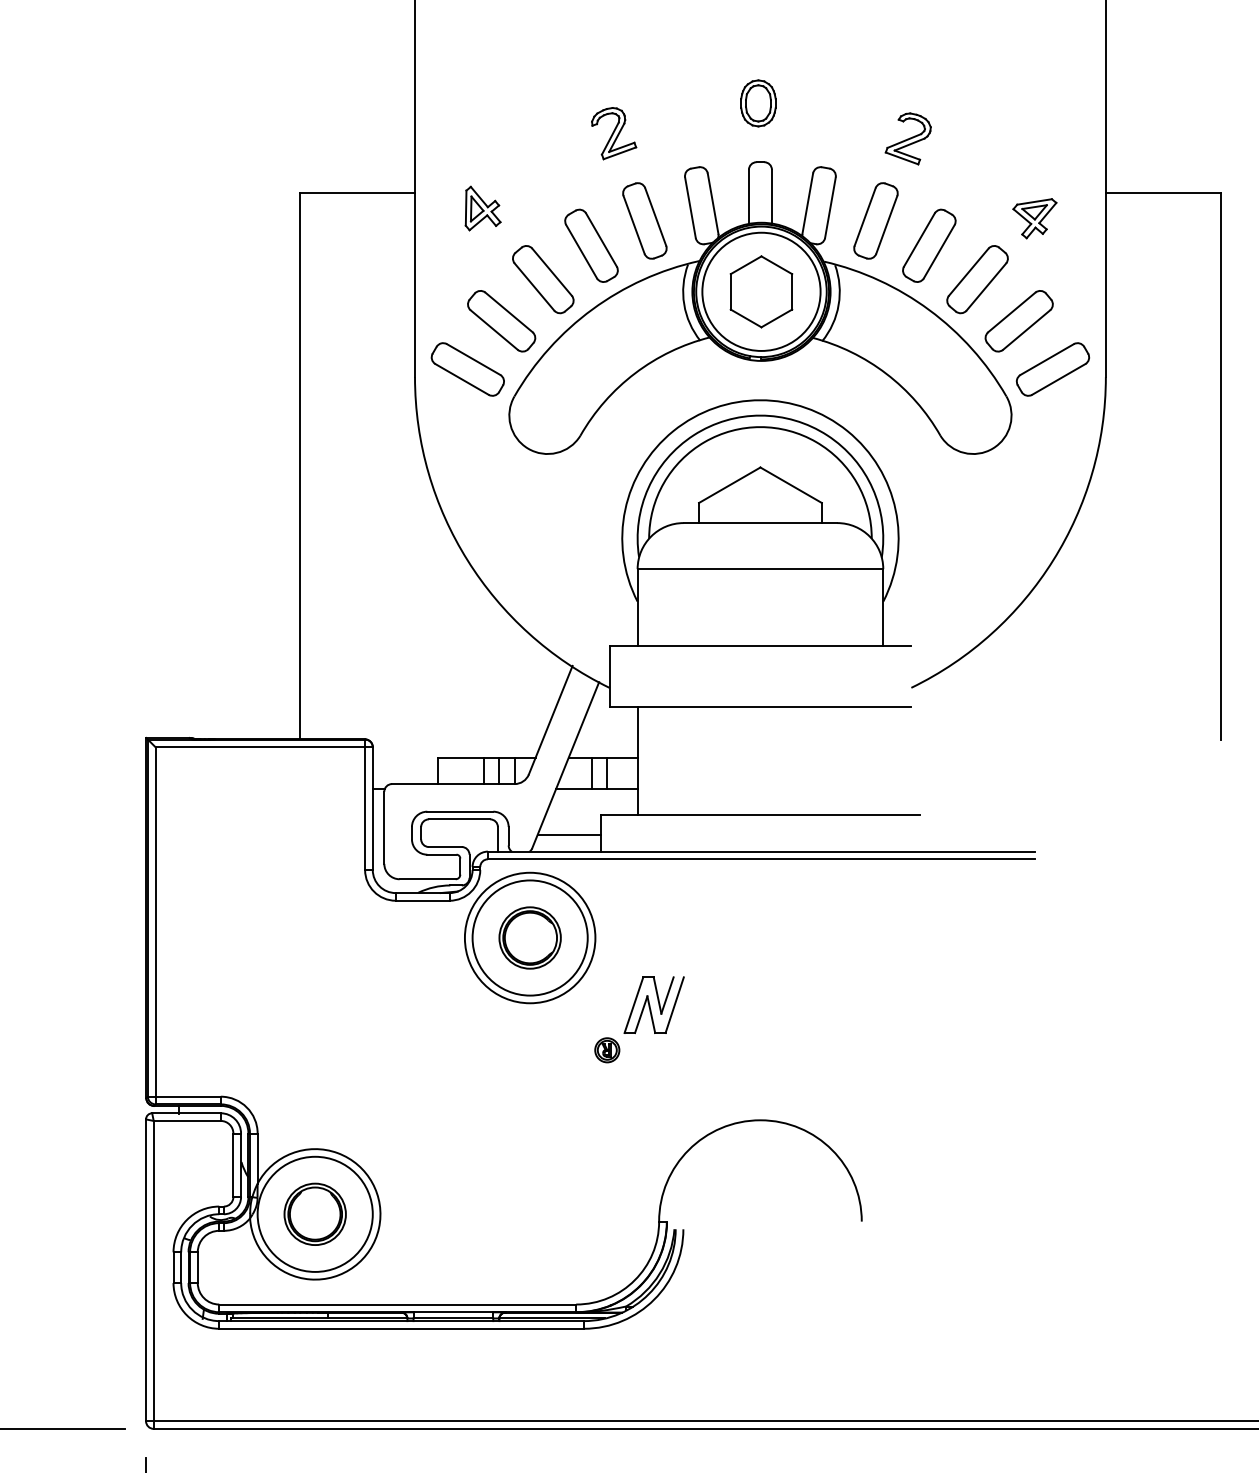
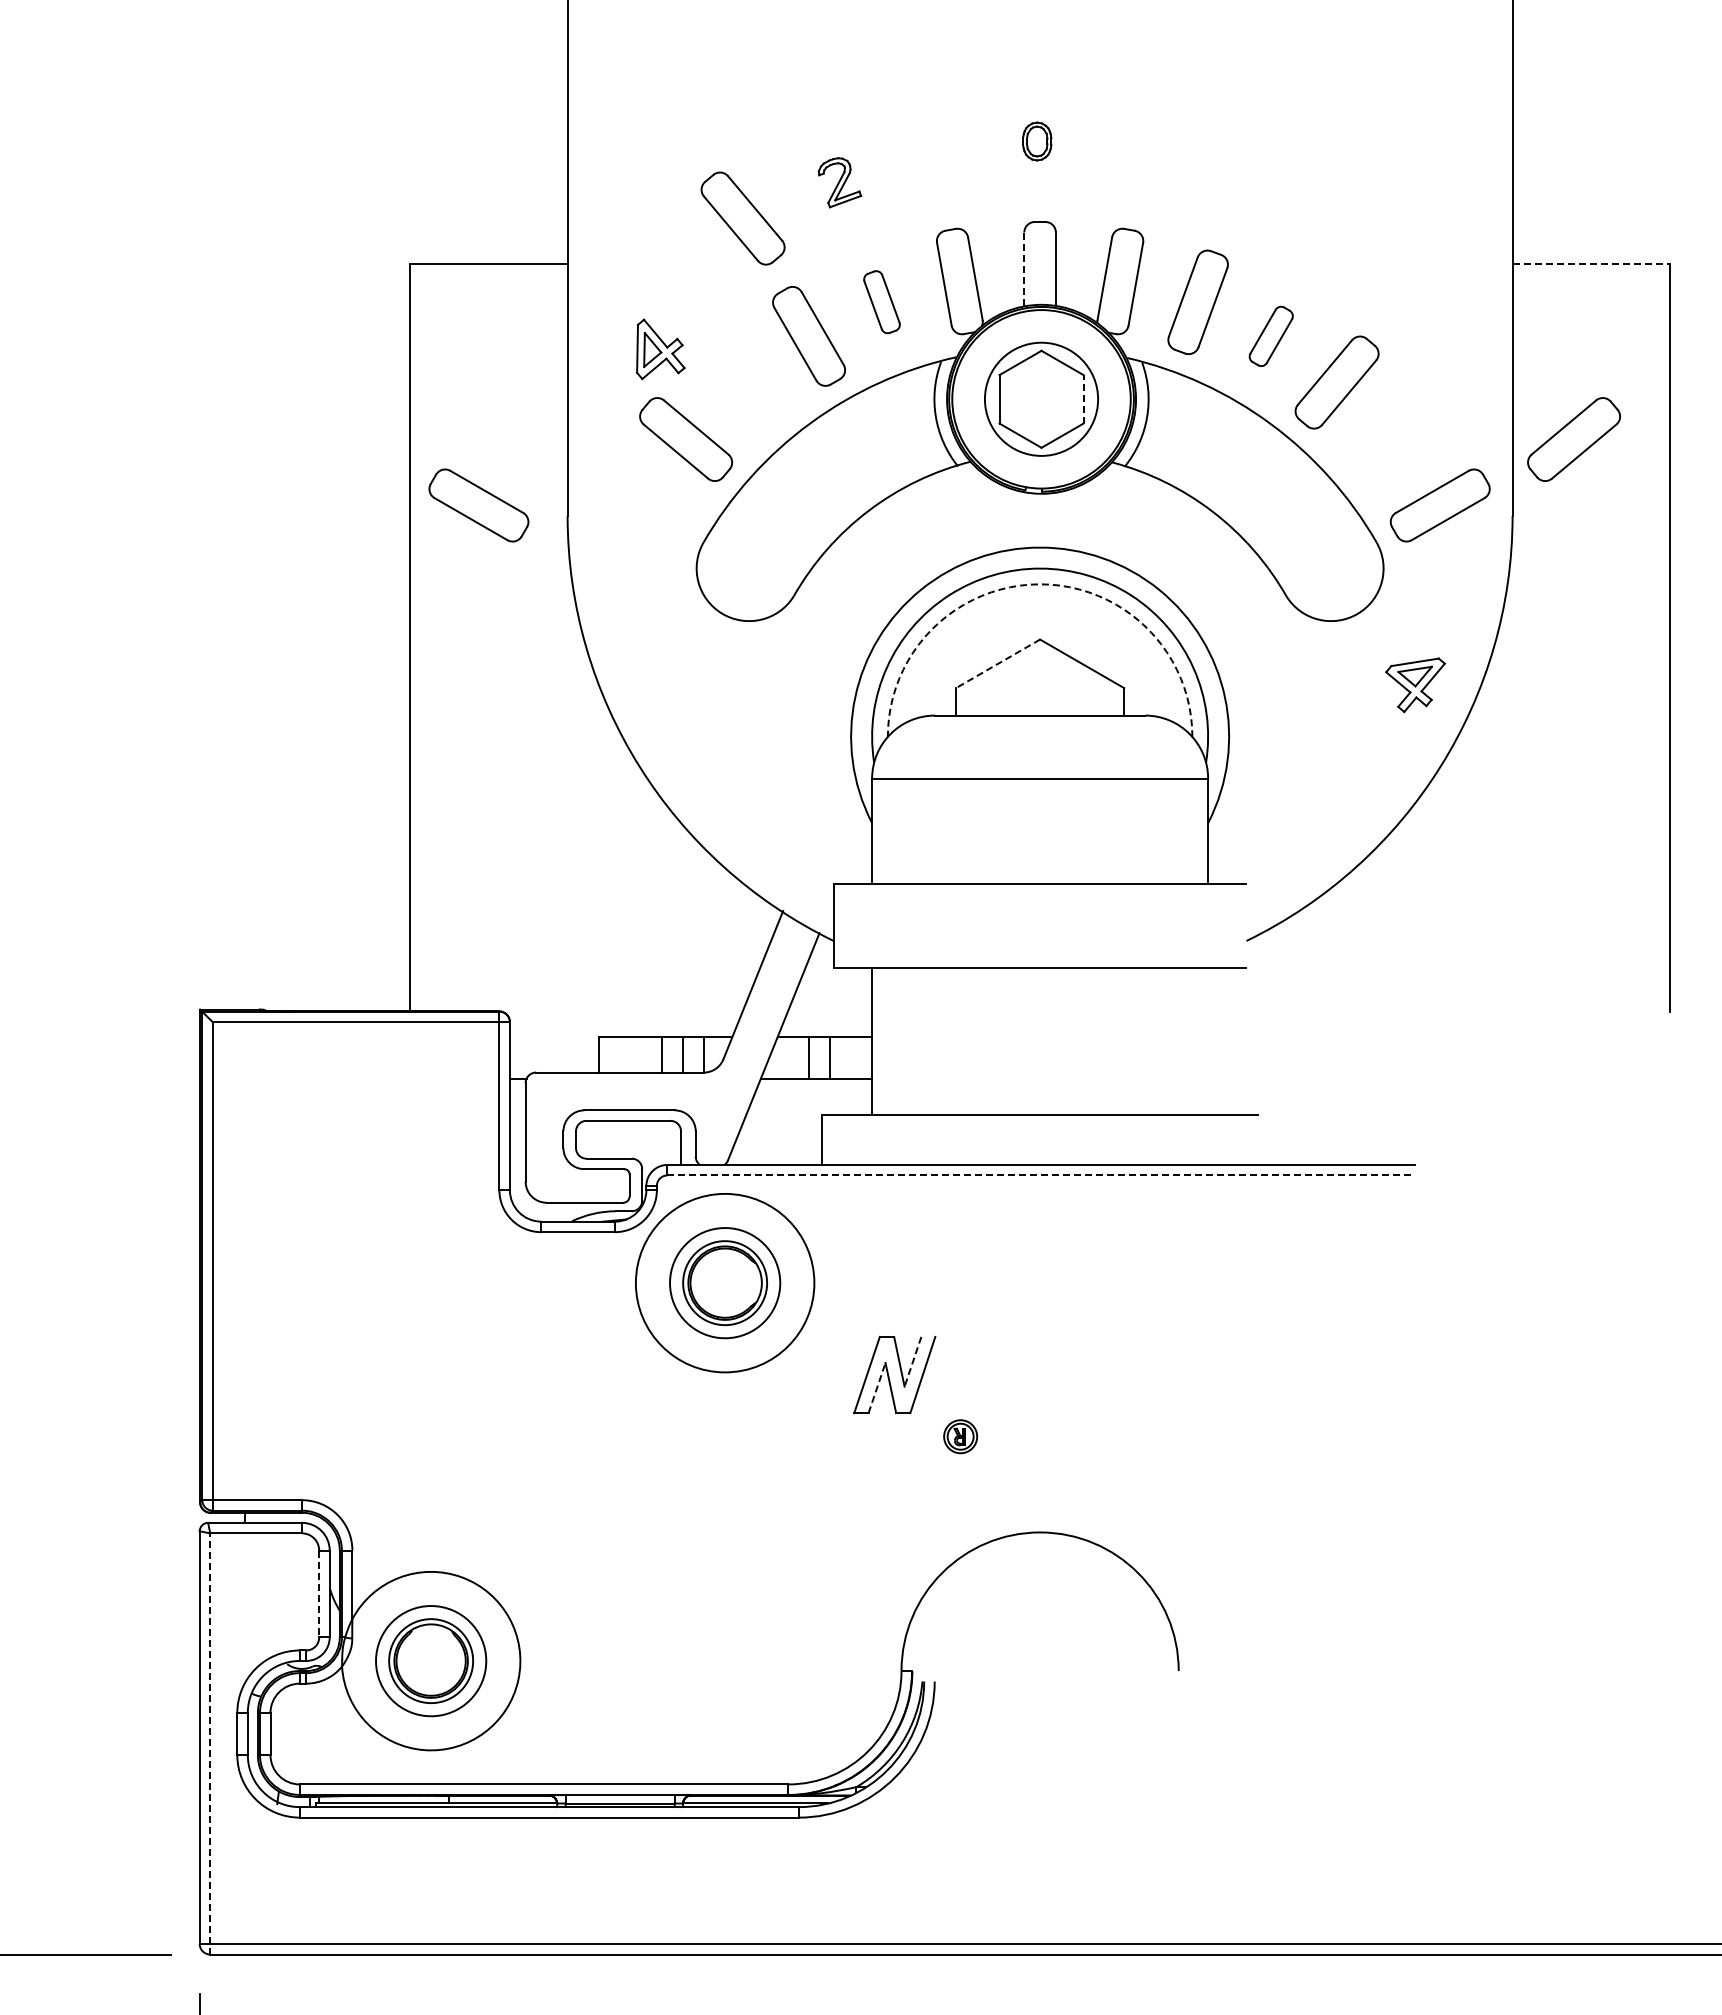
part: (757, 103) -> (1036, 141), size x0.6
part: (613, 133) -> (839, 182), size x0.7
part: (908, 138) -> (1242, 189), removed
line: (1163, 193) -> (1591, 264), solid -> dashed
line: (749, 196) -> (1024, 269), solid -> dashed
part: (482, 208) -> (660, 349), moved
part: (1034, 218) -> (1415, 685), moved
part: (644, 220) -> (881, 301), size x0.6
part: (929, 245) -> (1271, 336), size x0.6
part: (542, 279) -> (742, 218), moved
circle: (761, 291) -> (1041, 399), size x0.7
line: (792, 291) -> (1083, 398), solid -> dashed
part: (1018, 321) -> (1573, 439), moved
part: (467, 369) -> (478, 505), moved
arc: (760, 427) -> (1040, 584), solid -> dashed
line: (729, 485) -> (997, 664), solid -> dashed
line: (569, 834) -> (778, 1141), removed
line: (761, 859) -> (1041, 1175), solid -> dashed
circle: (529, 937) -> (724, 1282), size x0.7
line: (667, 996) -> (912, 1362), solid -> dashed
line: (641, 1014) -> (877, 1387), solid -> dashed
part: (607, 1050) -> (960, 1436), moved
line: (233, 1165) -> (319, 1594), solid -> dashed
circle: (314, 1213) -> (430, 1660), size x0.7
line: (153, 1274) -> (210, 1743), solid -> dashed

